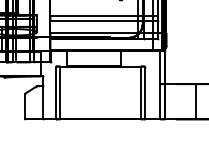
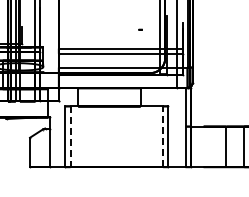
line: (141, 92) -> (163, 136), solid -> dashed
line: (60, 93) -> (70, 137), solid -> dashed

